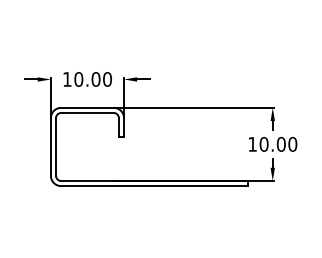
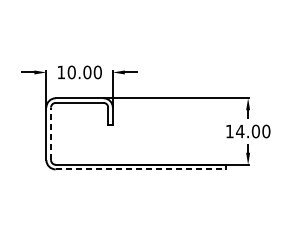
text: (263, 143) -> (239, 130), 10.00 -> 14.00
line: (56, 146) -> (51, 133), solid -> dashed
line: (154, 186) -> (140, 169), solid -> dashed

